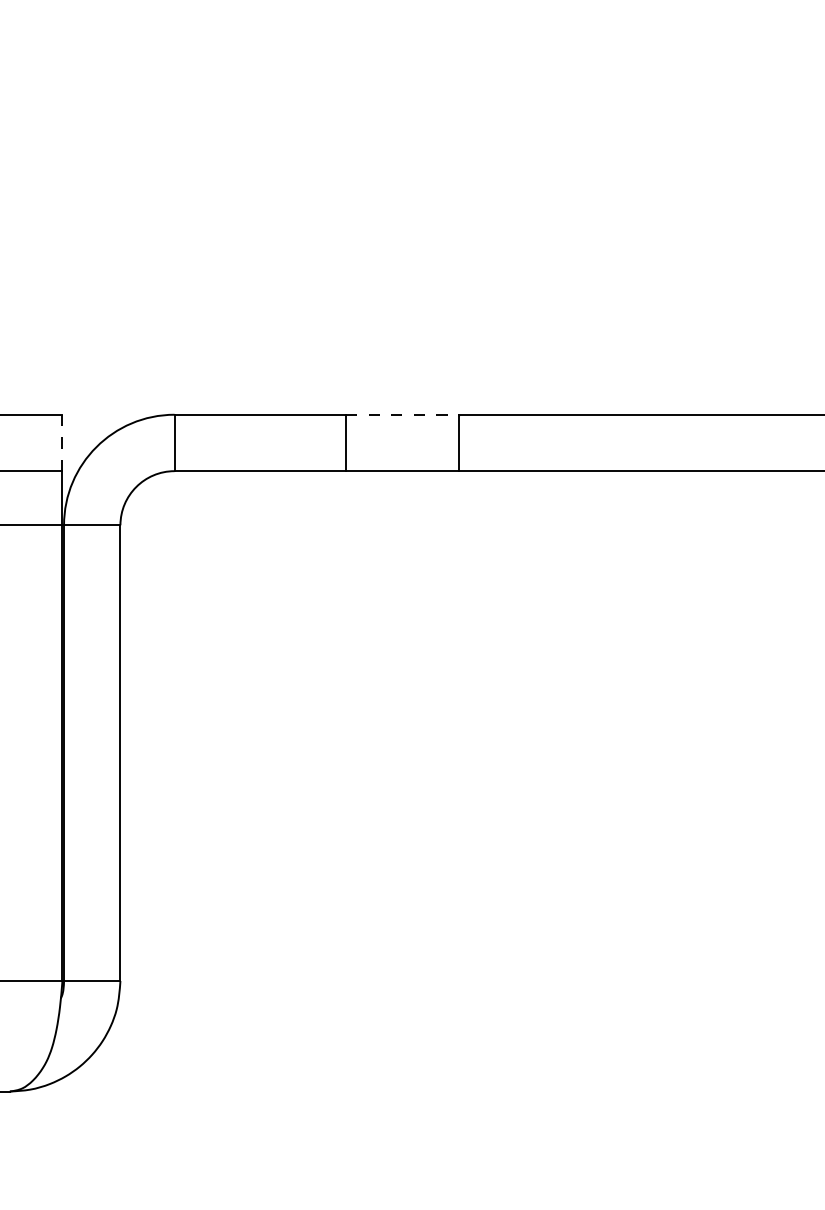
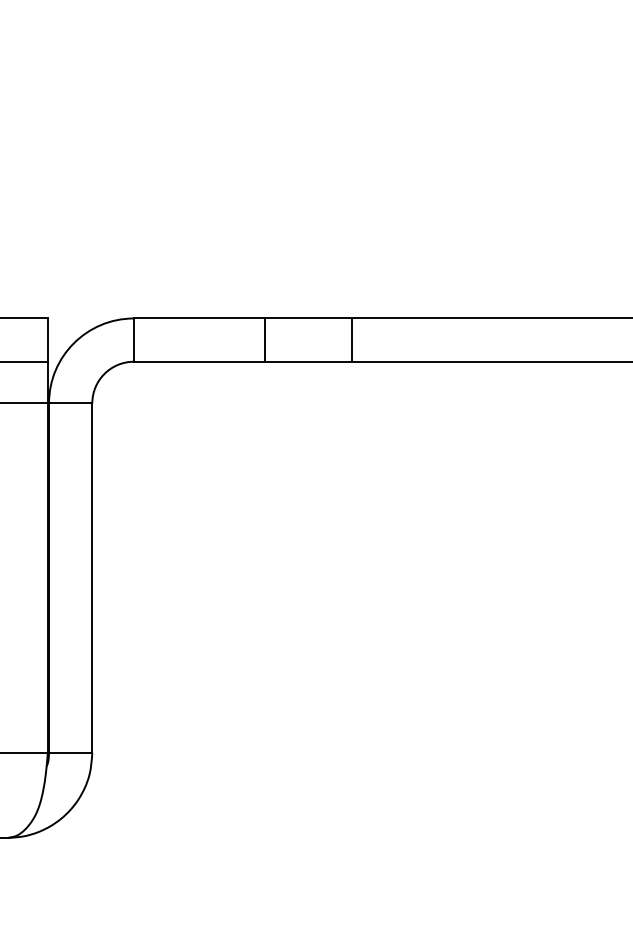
line: (403, 414) -> (309, 318), dashed -> solid
line: (62, 443) -> (47, 340), dashed -> solid

